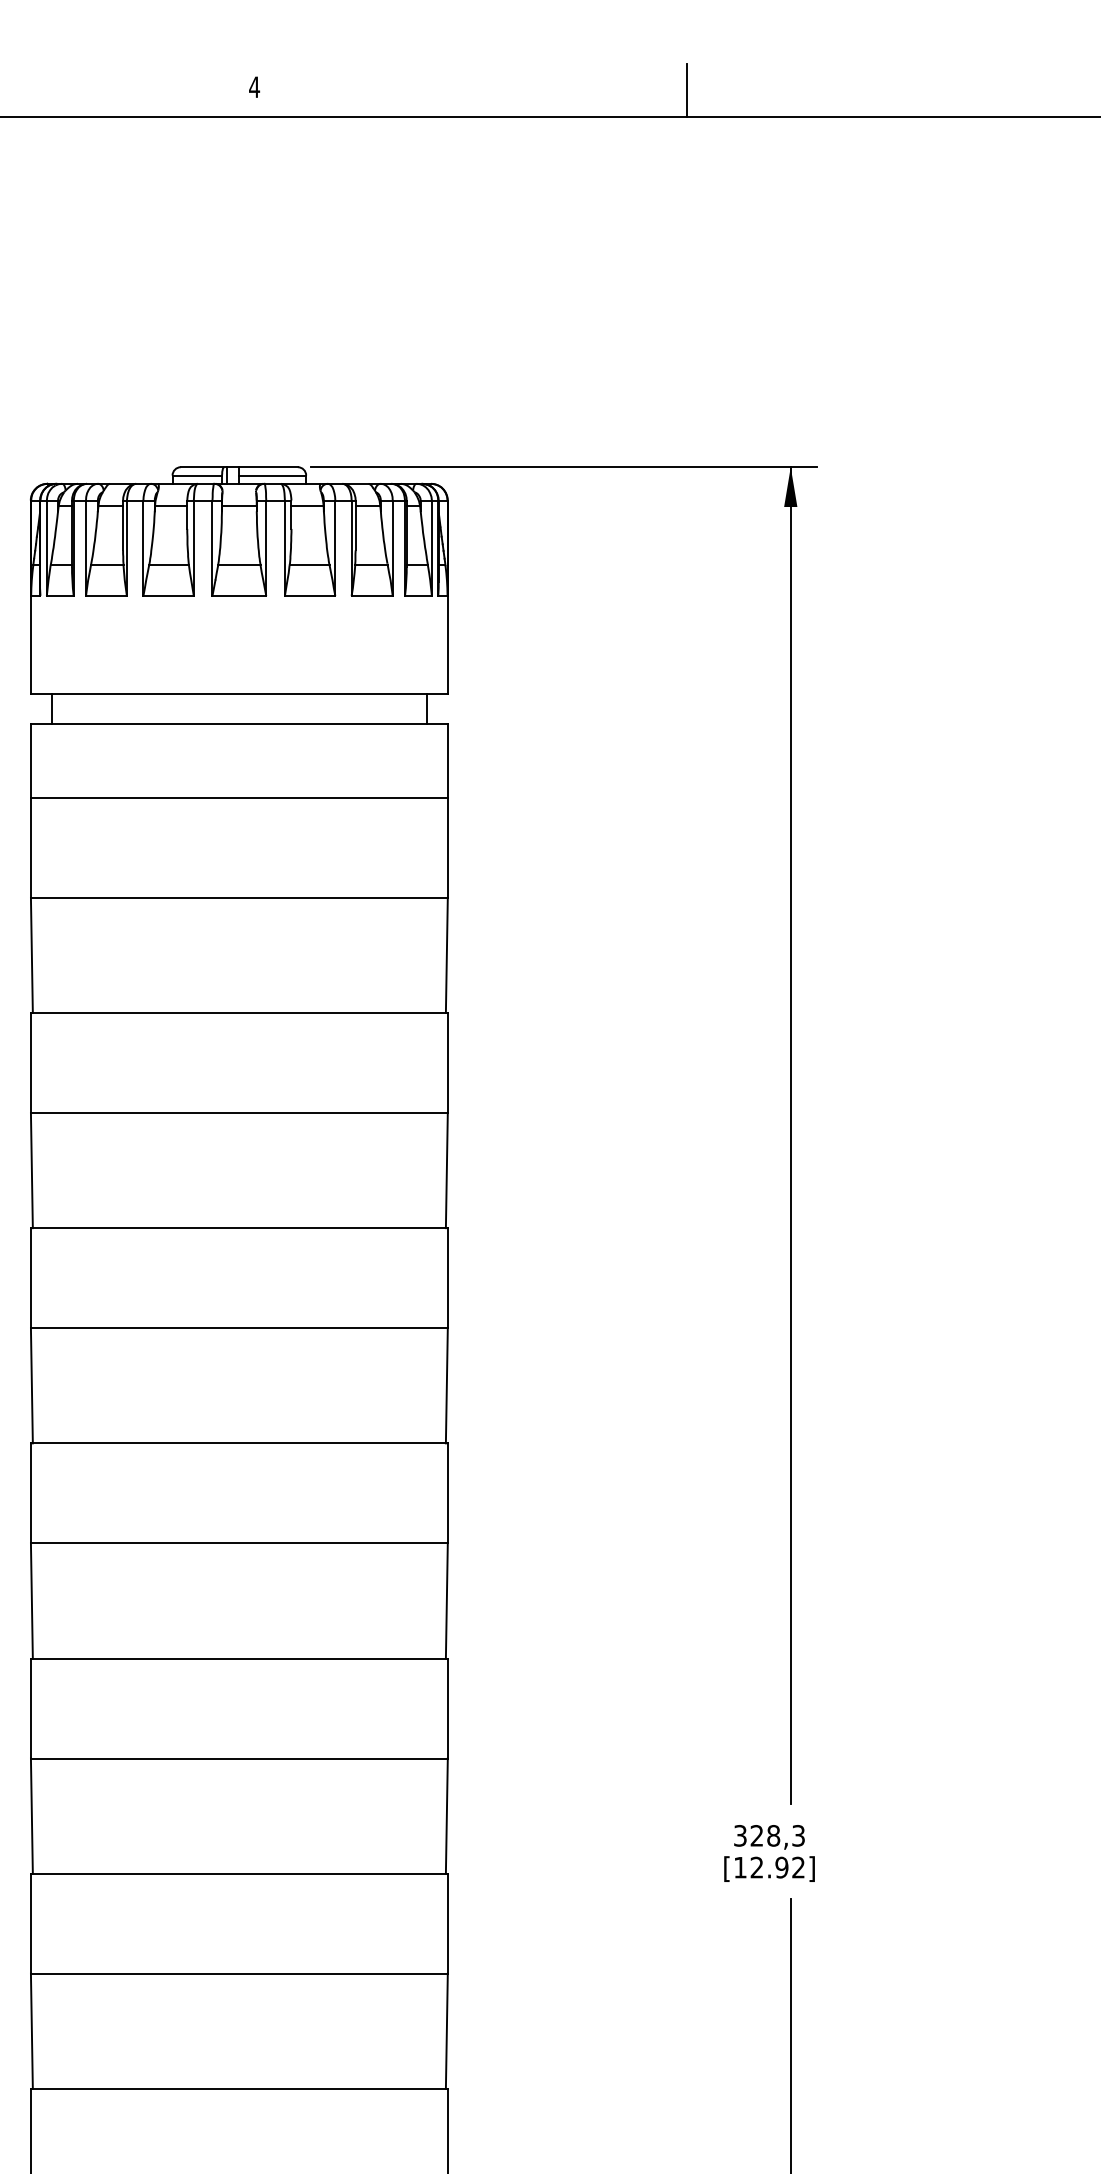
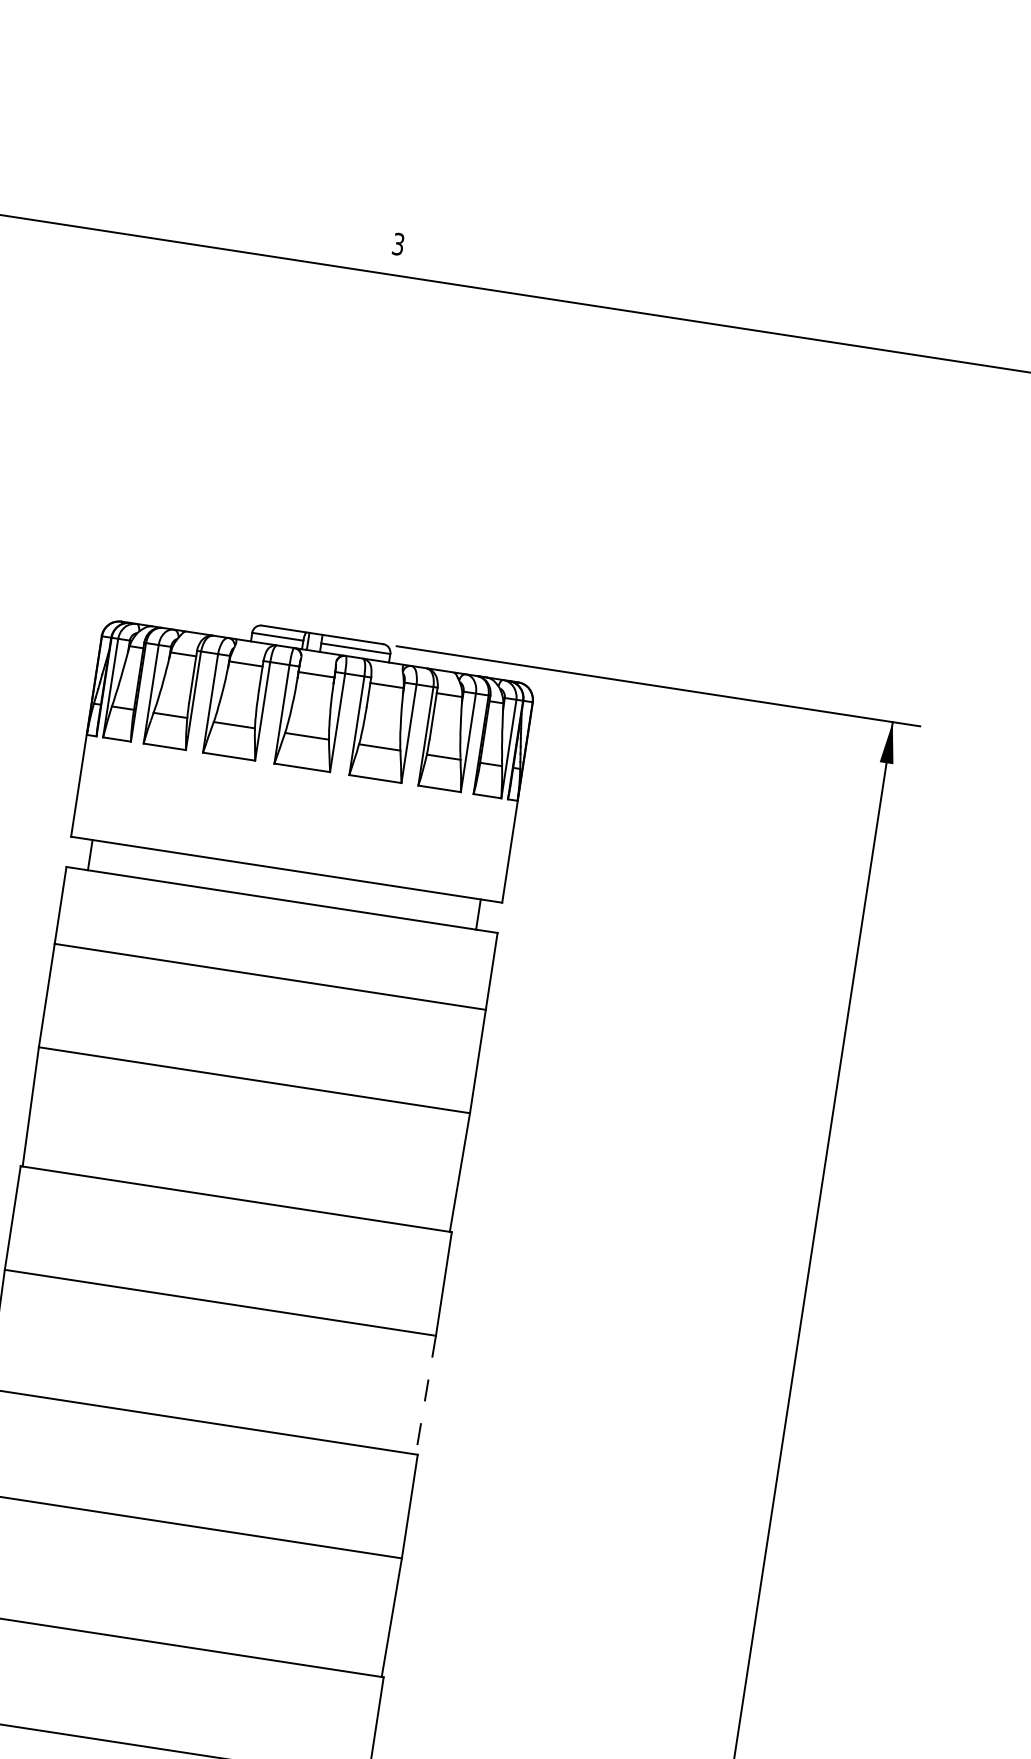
text: (254, 87) -> (398, 244), 4 -> 3
line: (687, 90) -> (845, 316), removed
line: (446, 1170) -> (425, 1394), solid -> dashed

